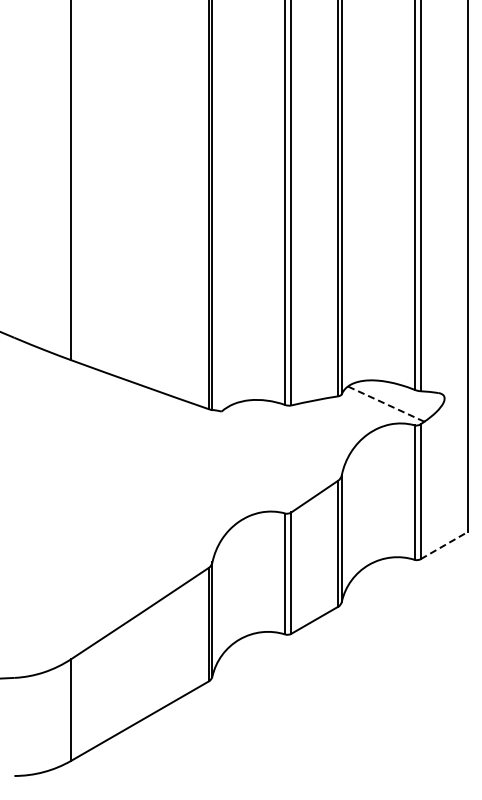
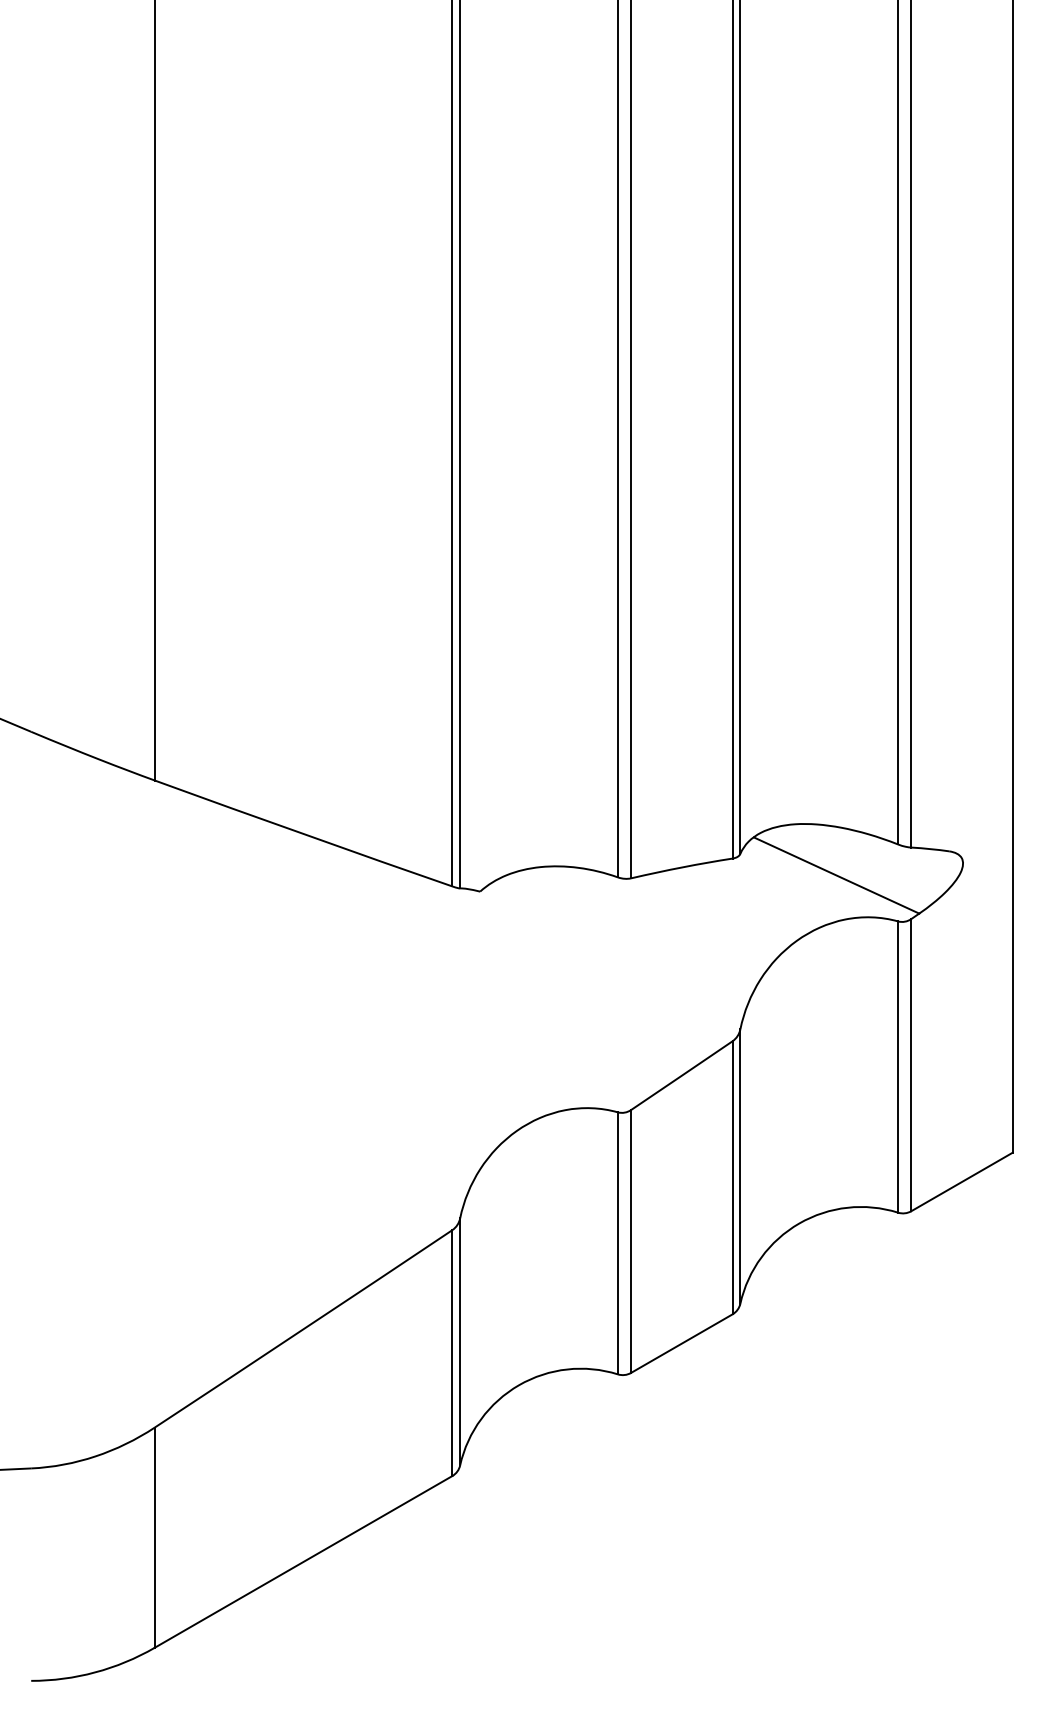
line: (385, 403) -> (834, 874), dashed -> solid
line: (444, 545) -> (962, 1181), dashed -> solid

